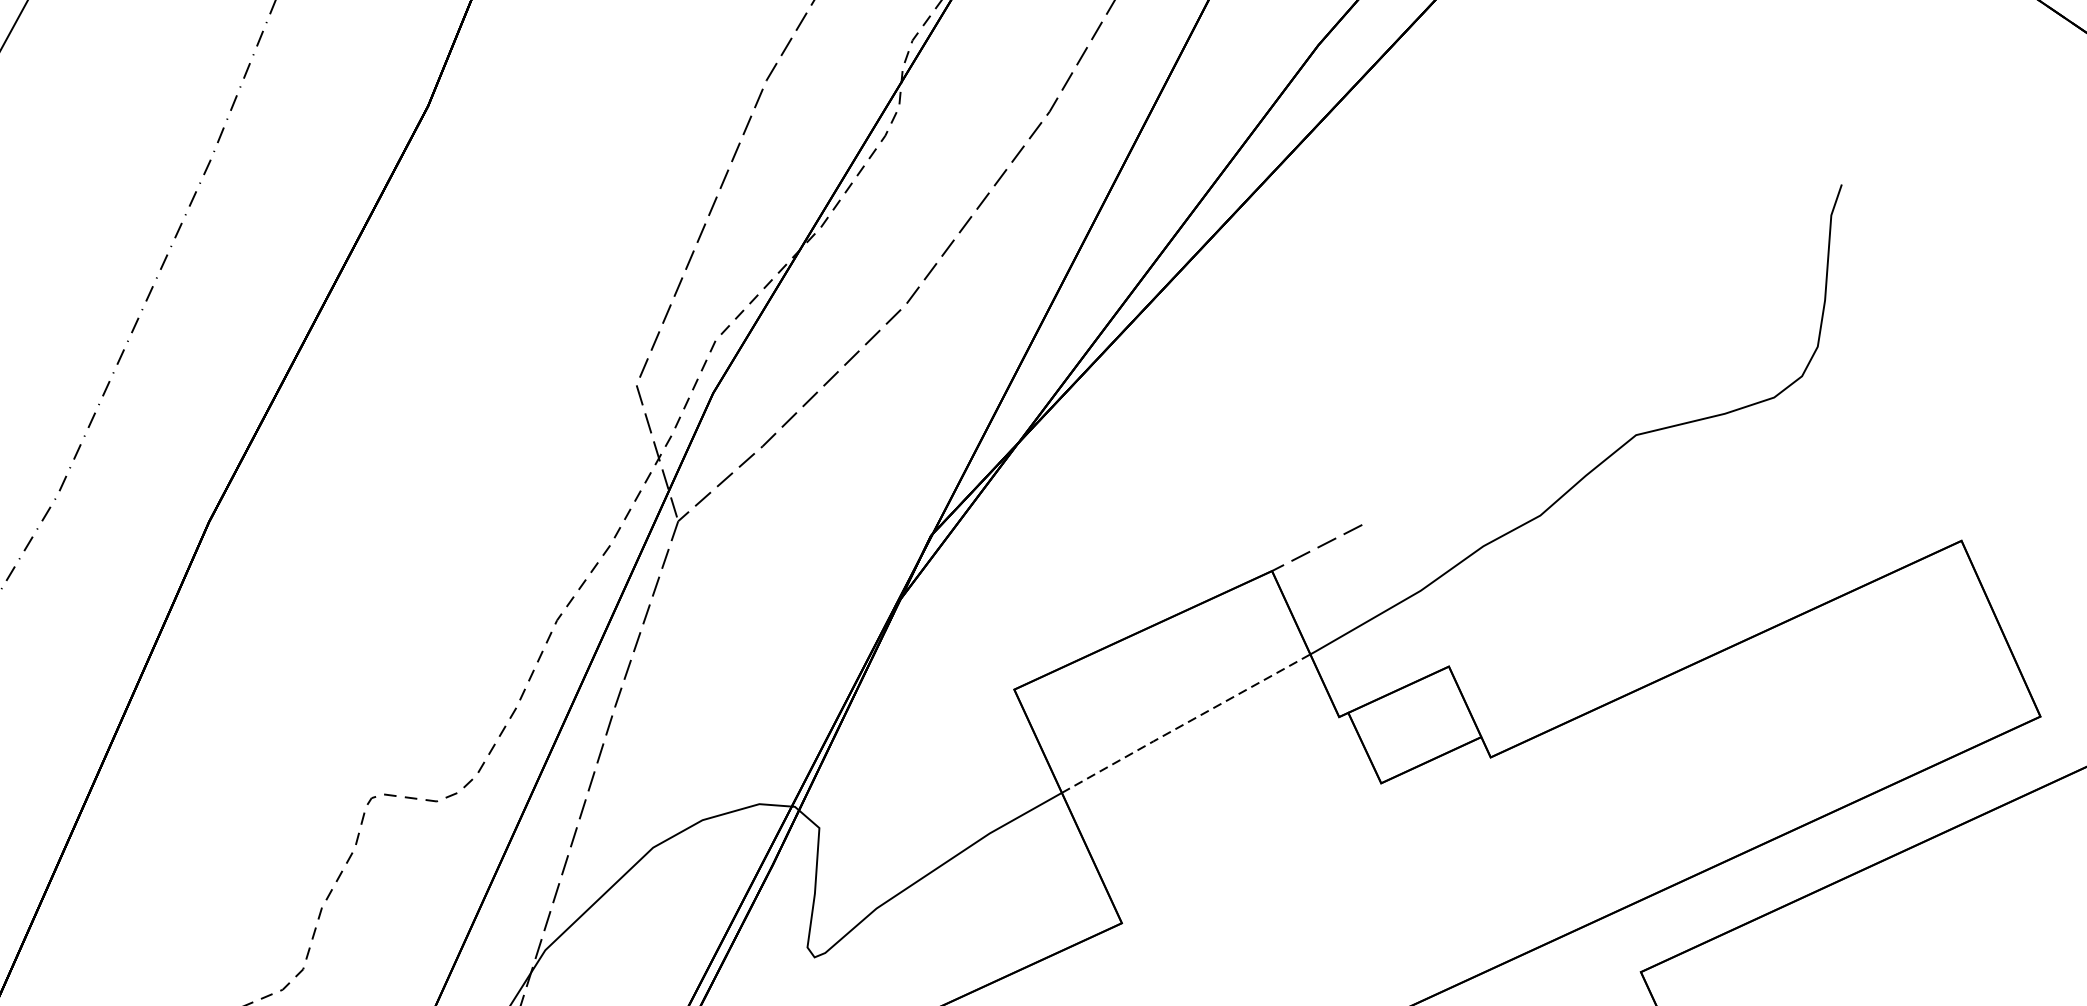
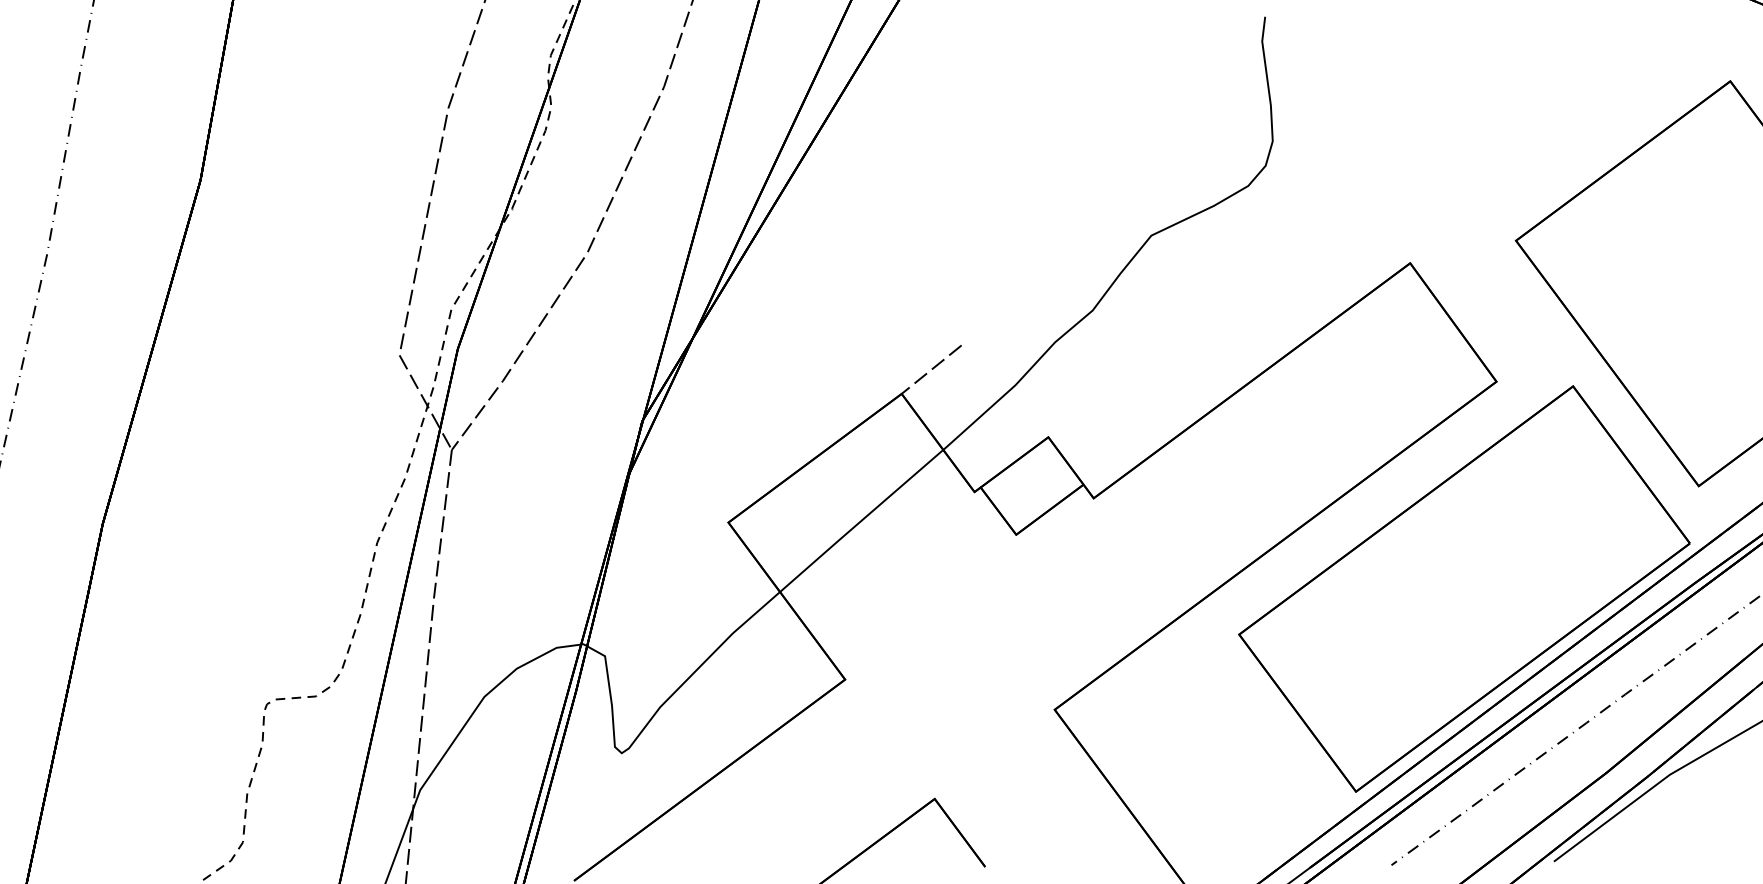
line: (1186, 722) -> (861, 520), dashed -> solid

